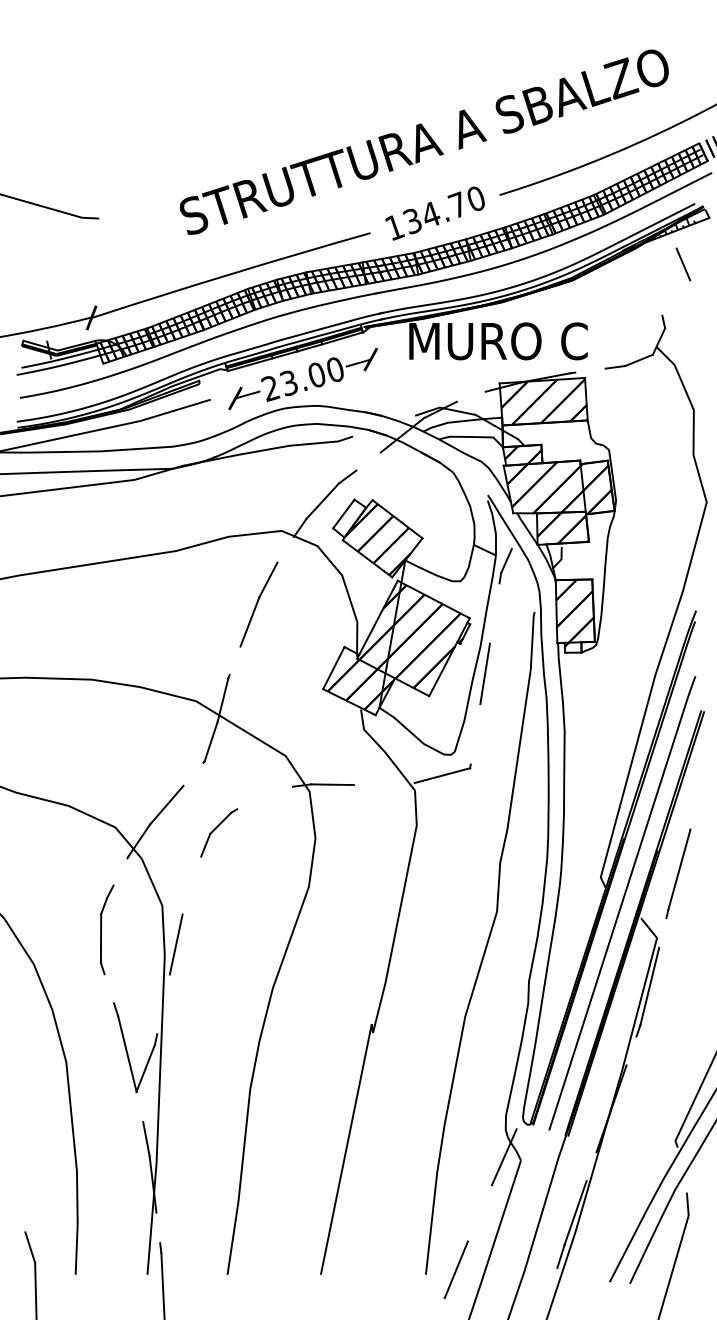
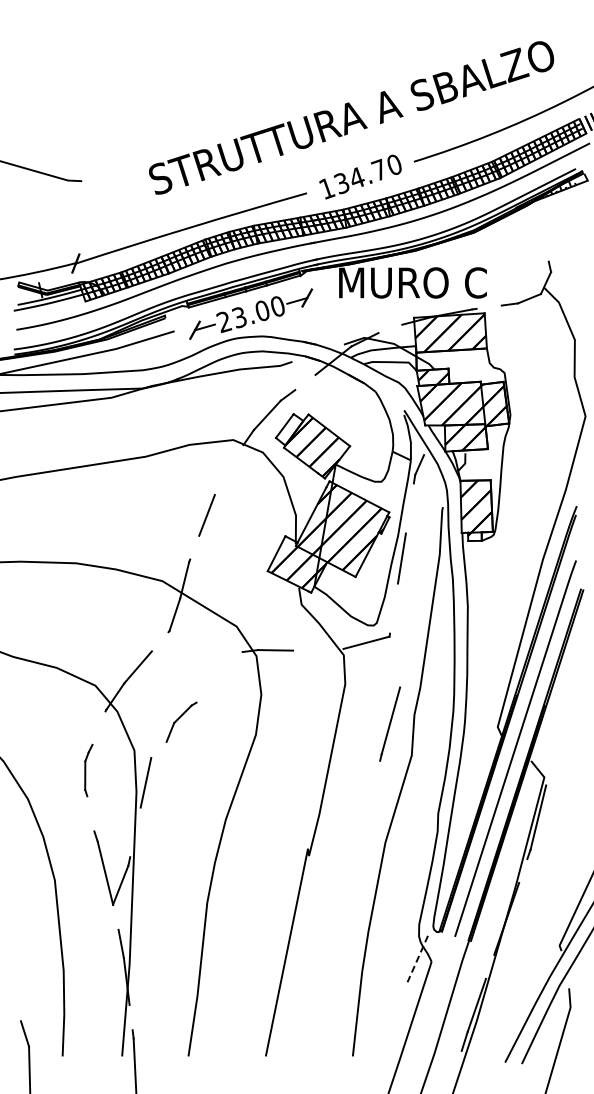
line: (682, 264) -> (565, 219), removed
line: (267, 579) -> (221, 480), removed
part: (219, 831) -> (181, 721), moved
line: (677, 873) -> (389, 723), moved
part: (106, 929) -> (88, 770), size x0.7
line: (503, 1157) -> (417, 959), solid -> dashed
line: (455, 1268) -> (377, 1051), removed

